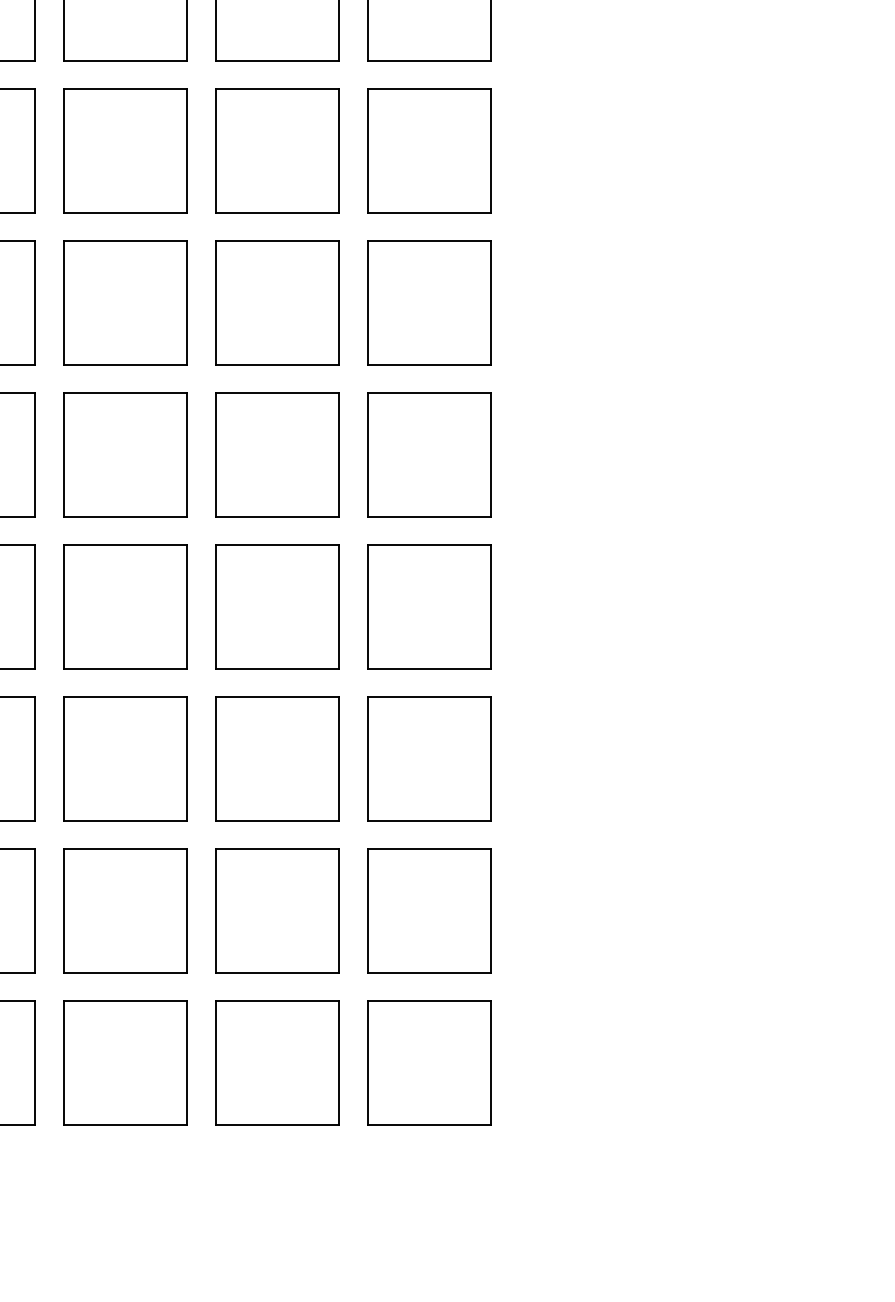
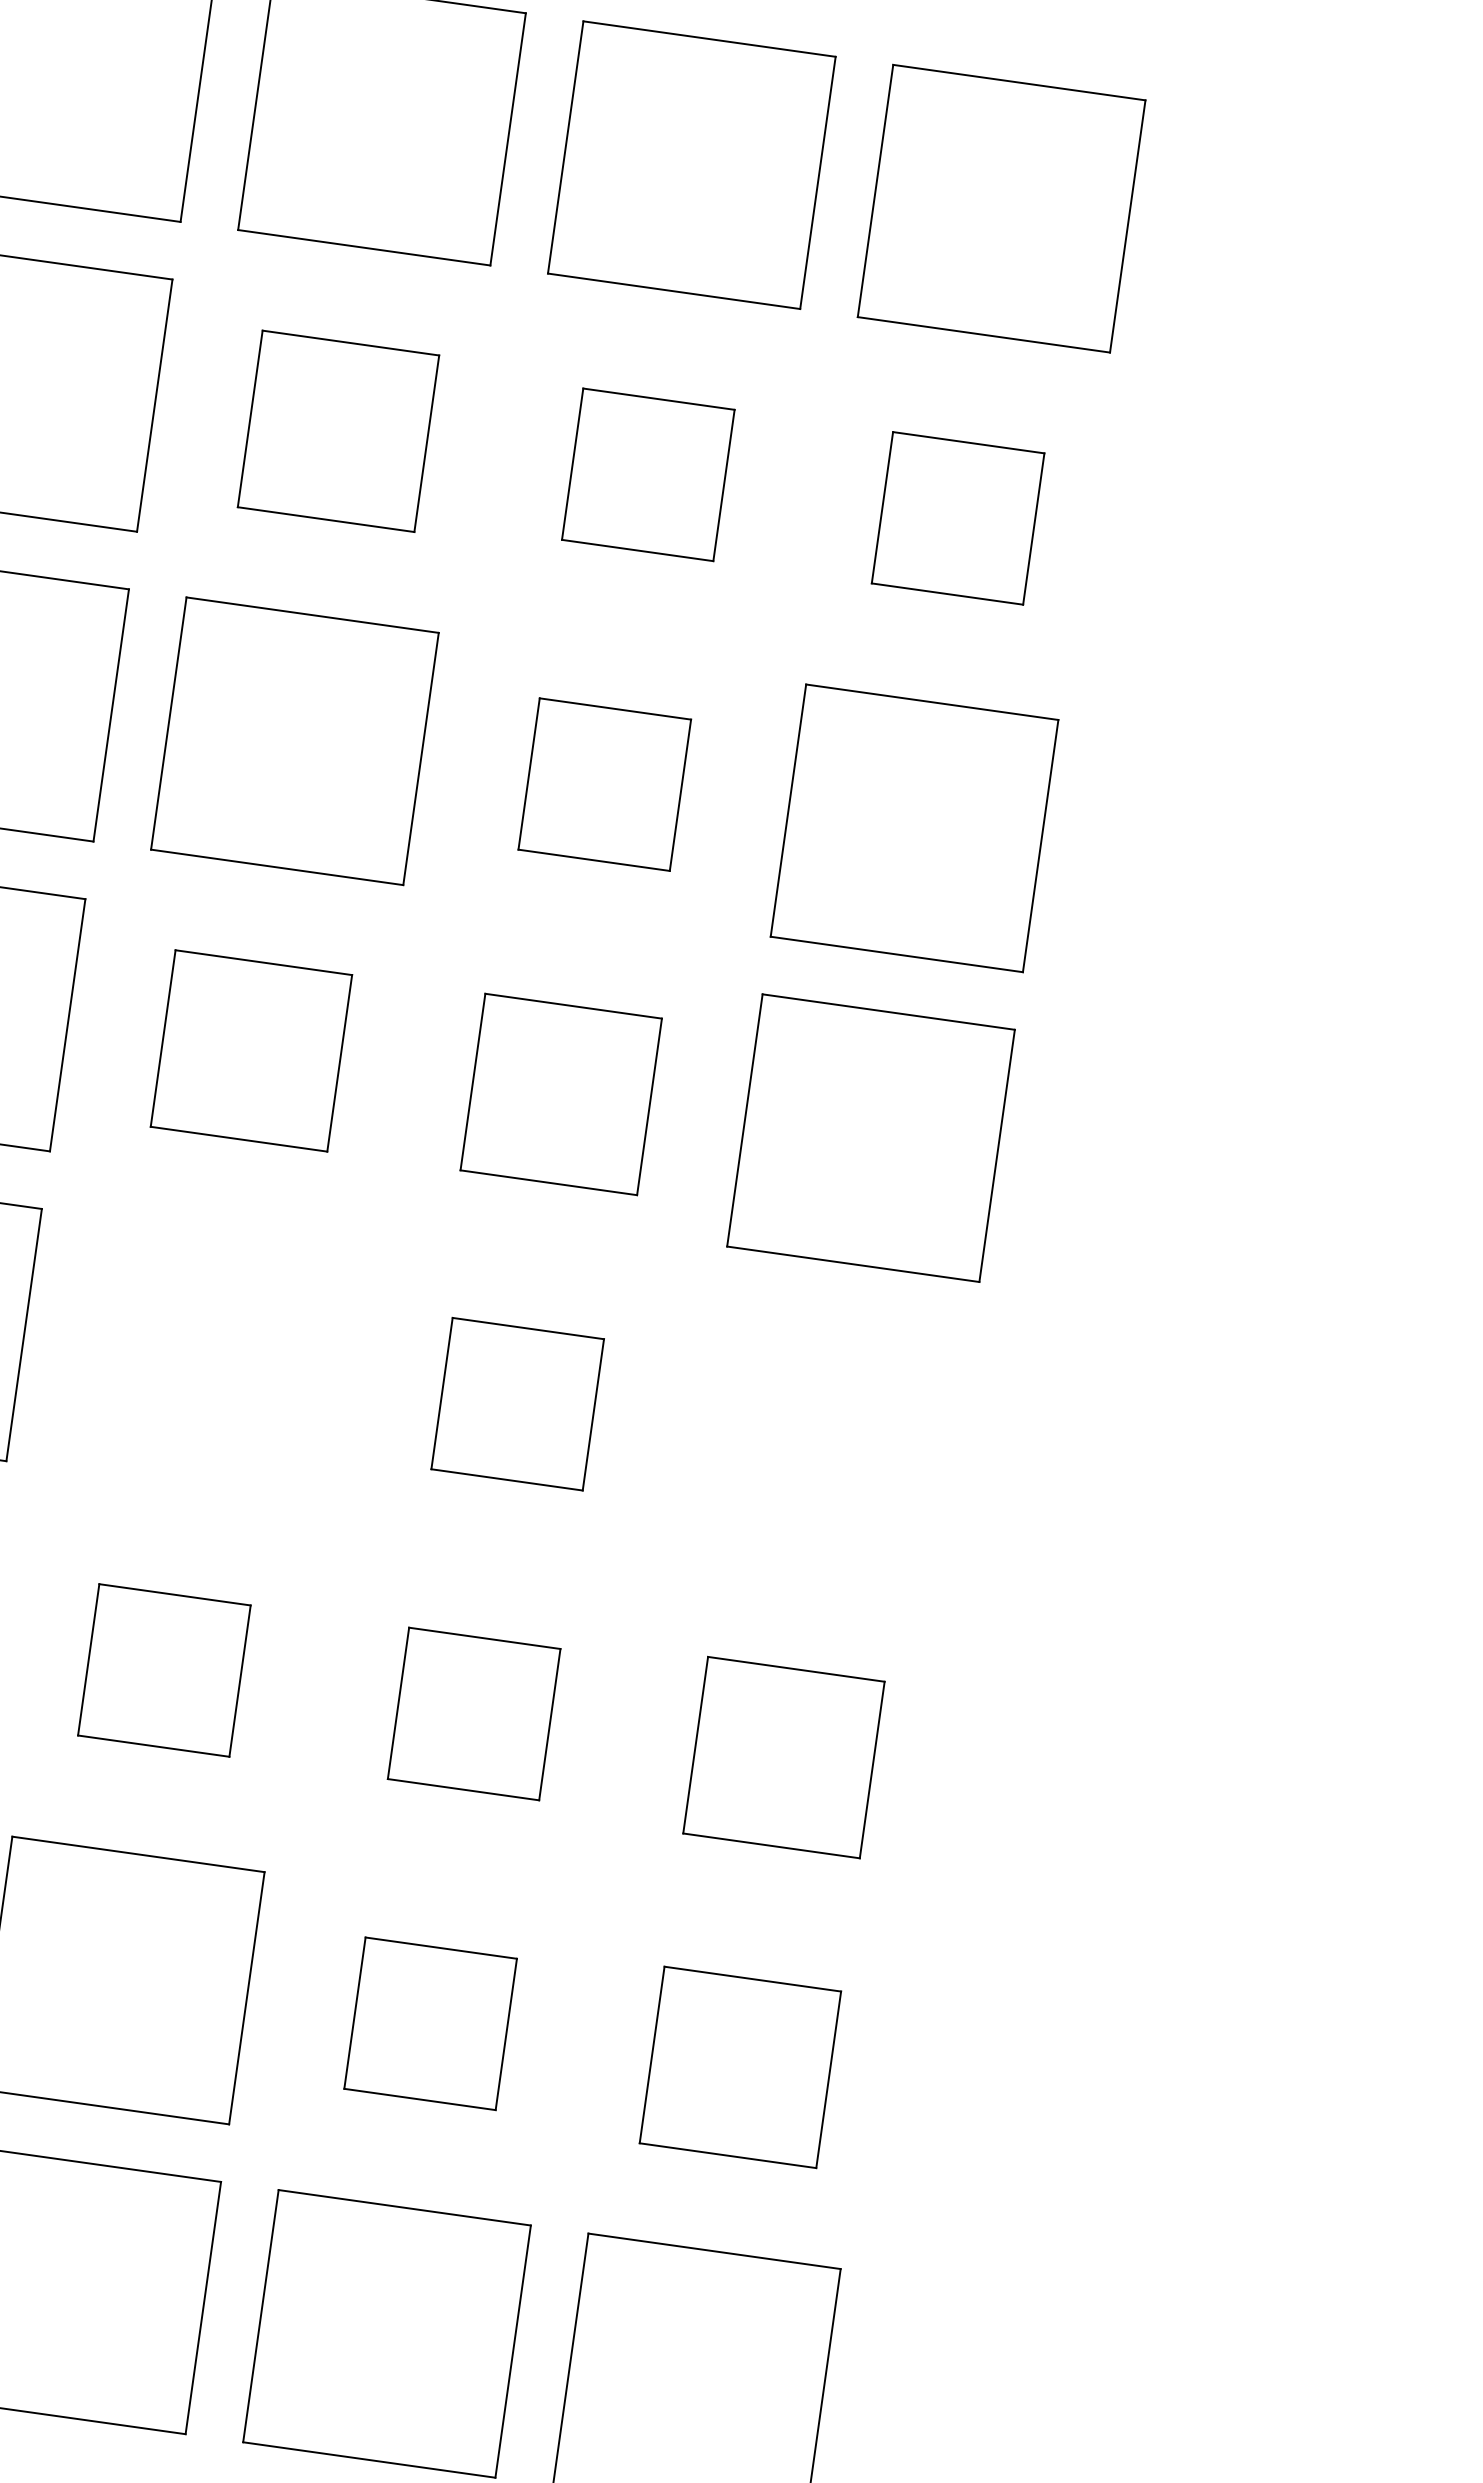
part: (125, 150) -> (338, 430), size x0.7
part: (277, 150) -> (648, 473), size x0.6
part: (429, 150) -> (958, 517), size x0.6
part: (277, 302) -> (605, 783), size x0.6
part: (125, 454) -> (251, 1049), size x0.7
part: (277, 454) -> (561, 1093), size x0.7
part: (125, 606) -> (208, 1359), removed
part: (277, 606) -> (517, 1402), size x0.6
part: (429, 606) -> (827, 1446), removed
part: (125, 758) -> (164, 1669), size x0.6
part: (277, 758) -> (474, 1712), size x0.6
part: (429, 758) -> (784, 1756), size x0.7
part: (277, 910) -> (430, 2022), size x0.6
part: (429, 910) -> (740, 2065), size x0.7

